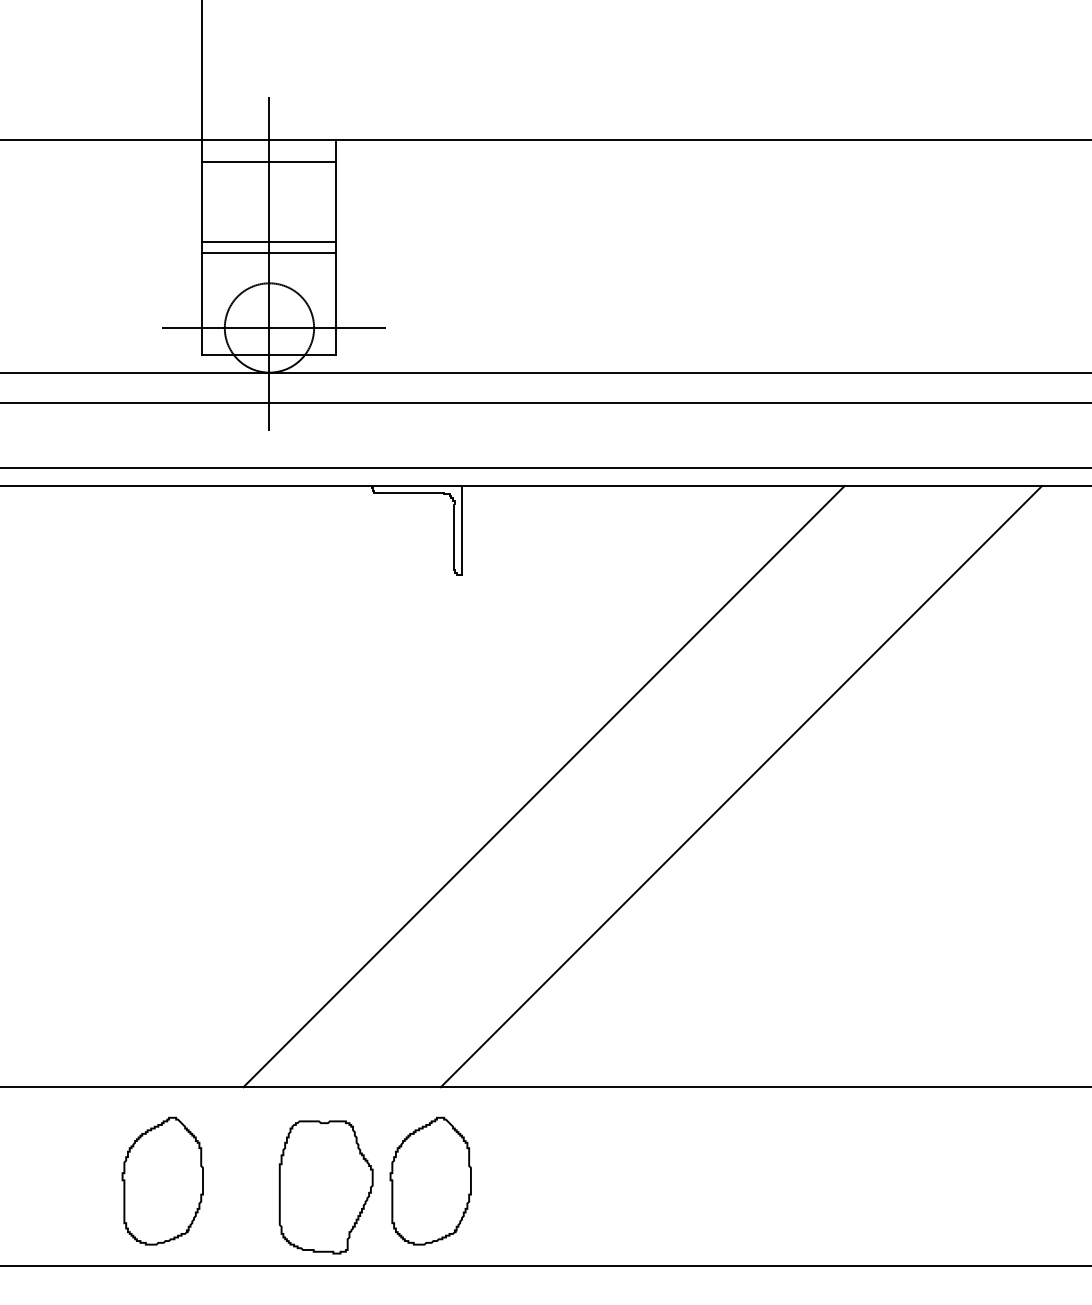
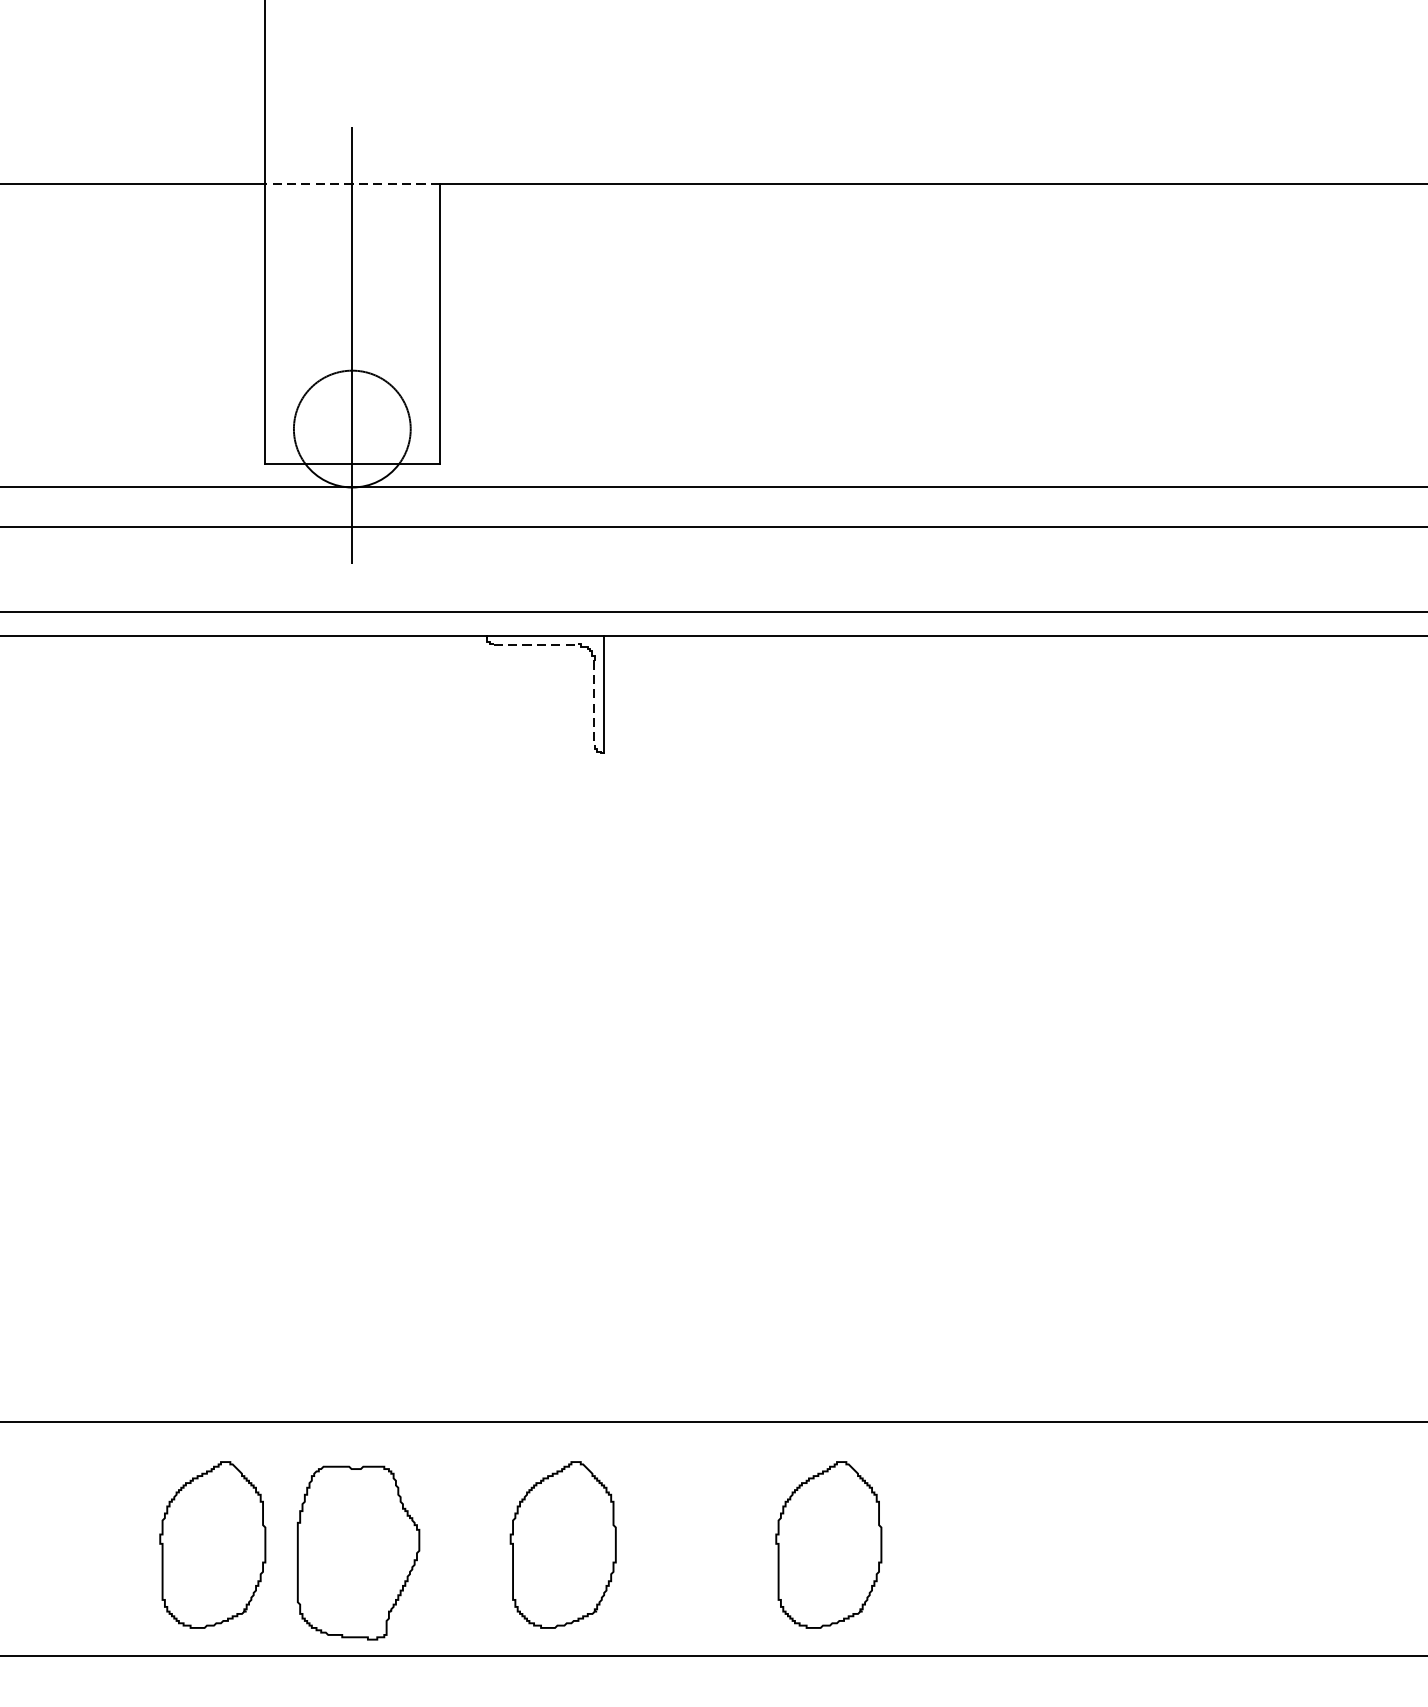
line: (269, 140) -> (352, 183), solid -> dashed
line: (269, 161) -> (352, 211), removed
line: (269, 242) -> (352, 317), removed
line: (269, 252) -> (352, 330), removed
line: (273, 328) -> (357, 429), removed
line: (410, 493) -> (536, 645), solid -> dashed
line: (454, 537) -> (594, 703), solid -> dashed
line: (543, 786) -> (710, 1028), removed
line: (740, 786) -> (968, 1028), removed
curve: (596, 1180) -> (780, 1544), added
part: (325, 1187) -> (357, 1553), moved

